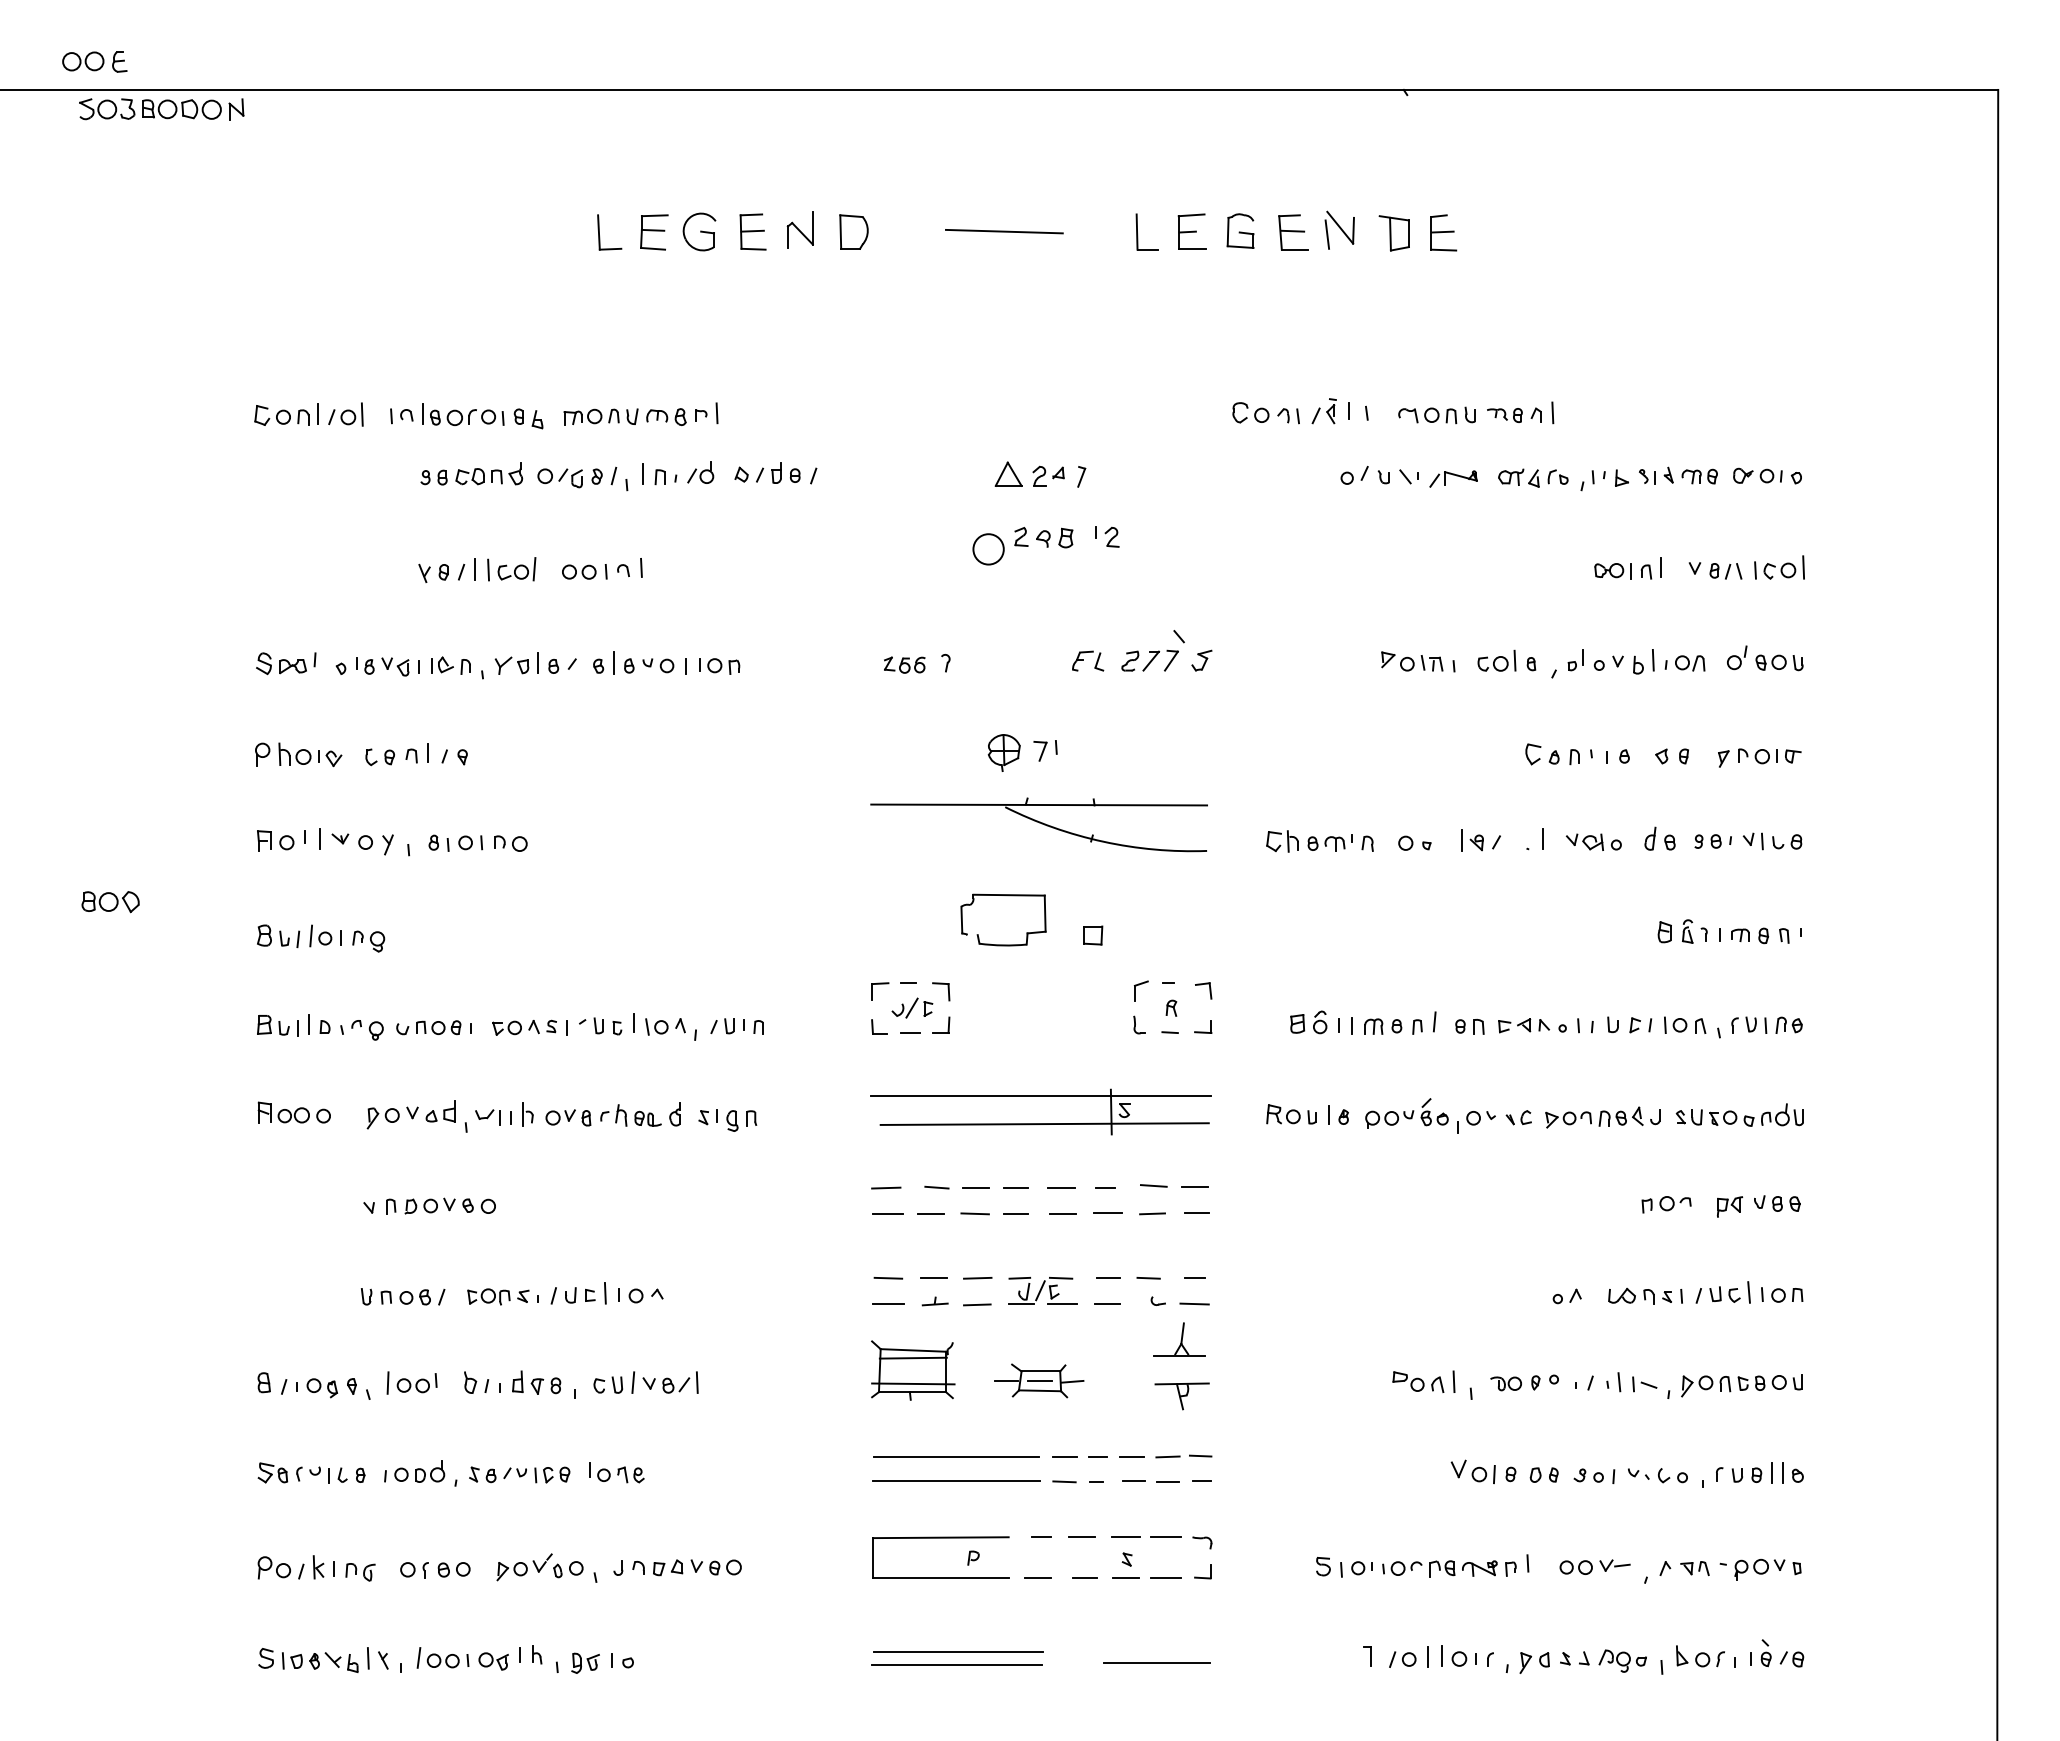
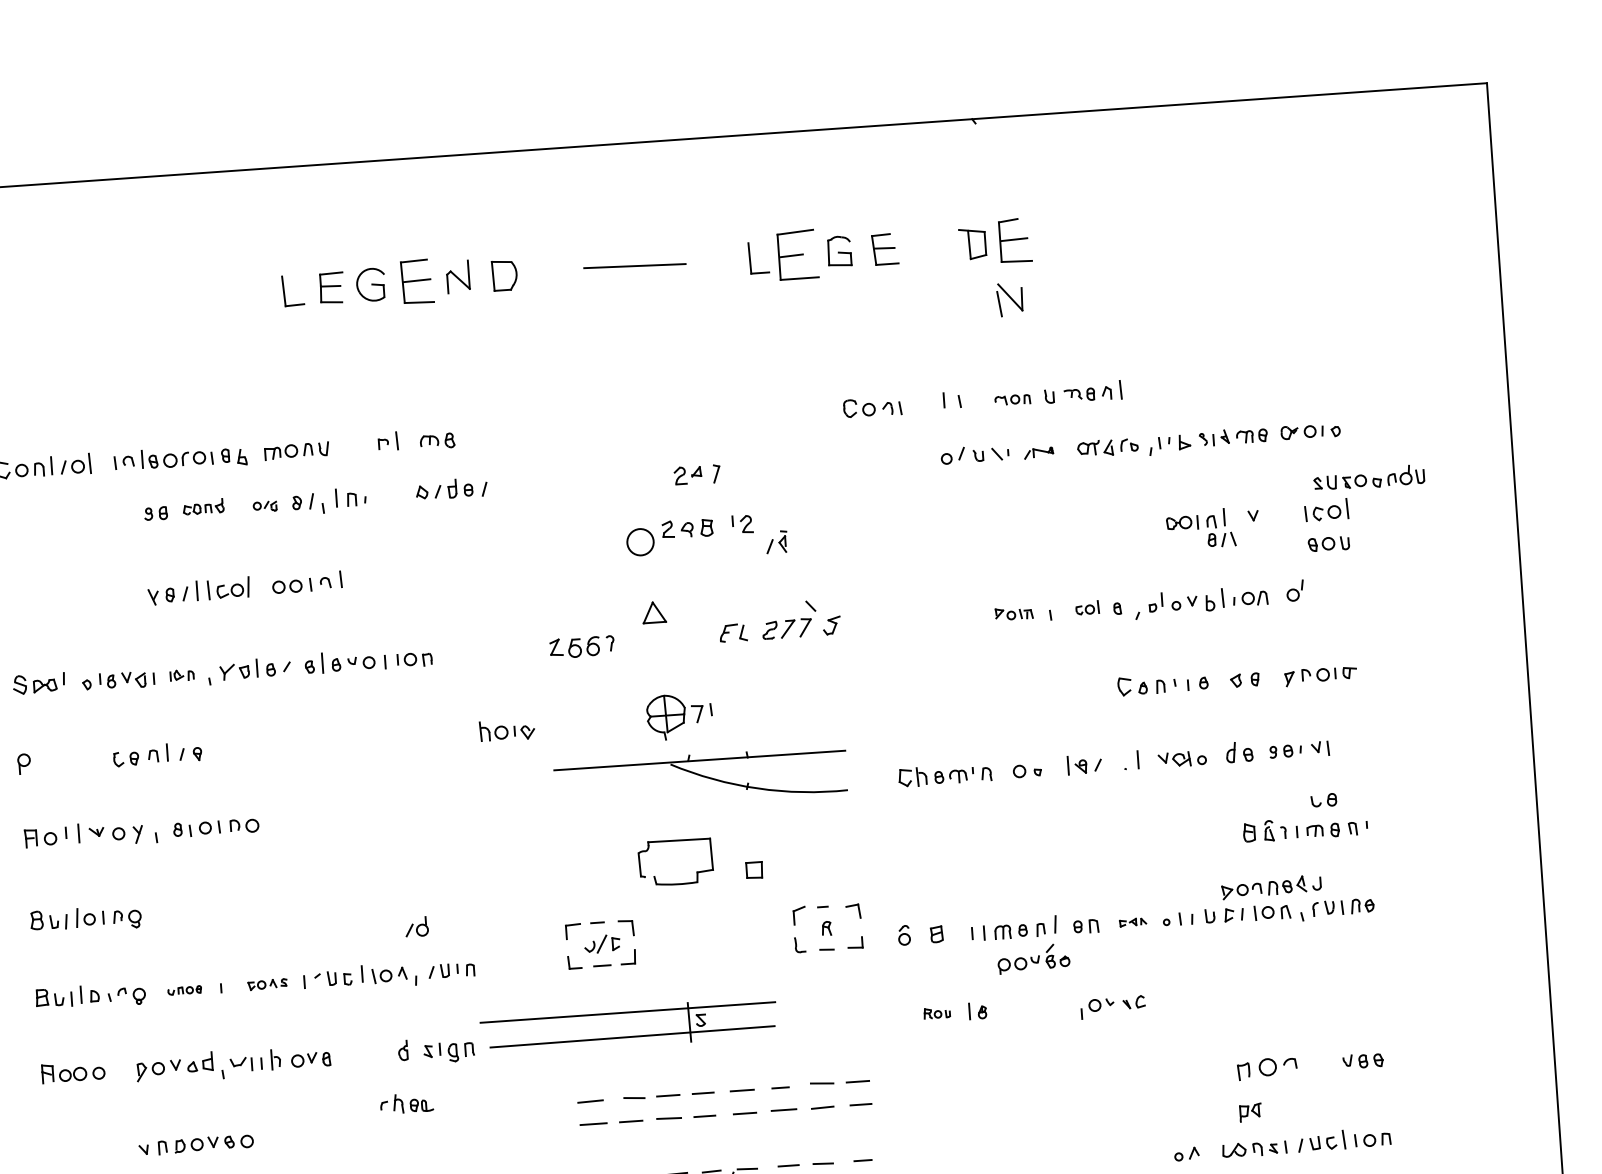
part: (1339, 229) -> (1009, 298), moved
part: (752, 231) -> (416, 281), size x1.4
part: (1191, 231) -> (796, 254), size x1.6
part: (1443, 232) -> (1015, 240), size x1.4
part: (1323, 411) -> (776, 542), moved
part: (1427, 415) -> (1012, 399), size x0.7
part: (666, 416) -> (437, 440), moved
part: (700, 472) -> (416, 926), moved
part: (489, 473) -> (203, 506), size x0.7
part: (1008, 473) -> (653, 611), moved
part: (559, 478) -> (264, 506), size x0.6
part: (1453, 478) -> (1038, 452), size x0.7
part: (1725, 571) -> (1221, 539), moved
part: (1496, 660) -> (1087, 607), size x0.7
part: (1412, 661) -> (1014, 613), size x0.7
part: (1779, 662) -> (1328, 543), moved
part: (904, 664) -> (574, 647), size x1.4
part: (450, 665) -> (181, 675), size x0.7
part: (1003, 752) -> (665, 717), size x1.4
part: (310, 754) -> (507, 730), moved
part: (1787, 841) -> (1324, 799), moved
part: (1320, 1022) -> (904, 935), moved
part: (1523, 1025) -> (1132, 922), size x0.6
part: (428, 1027) -> (184, 990), size x0.6
part: (524, 1027) -> (267, 984), size x0.7
part: (1406, 1113) -> (1033, 958), moved
part: (1291, 1114) -> (937, 1013), size x0.6
part: (1739, 1114) -> (1368, 477), moved
part: (630, 1115) -> (406, 1103), moved
part: (1602, 1117) -> (1271, 887), moved
part: (1040, 1123) -> (628, 1036), moved
part: (1666, 1204) -> (1267, 1068), size x1.4
part: (1730, 1206) -> (1251, 1112), moved

